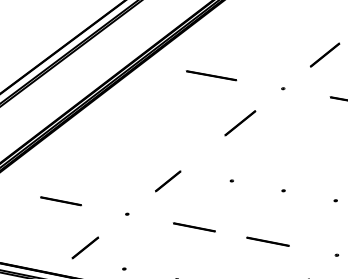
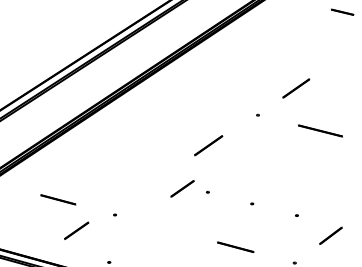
line: (211, 75) -> (196, 99), removed
line: (240, 123) -> (208, 145), moved
line: (168, 180) -> (182, 188), moved
line: (194, 226) -> (172, 229), removed
line: (85, 247) -> (76, 230), moved

